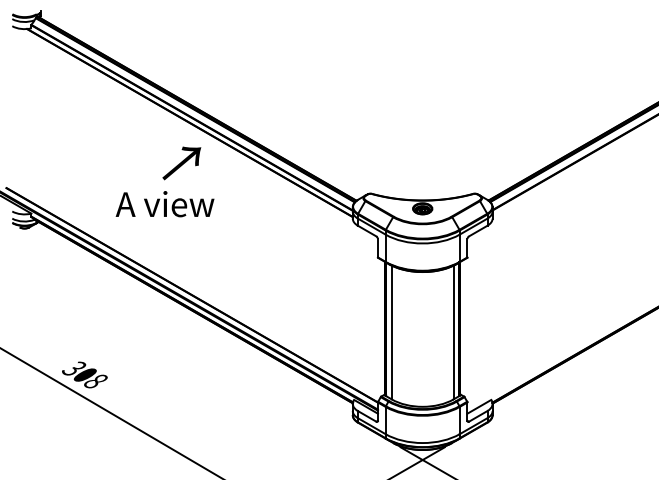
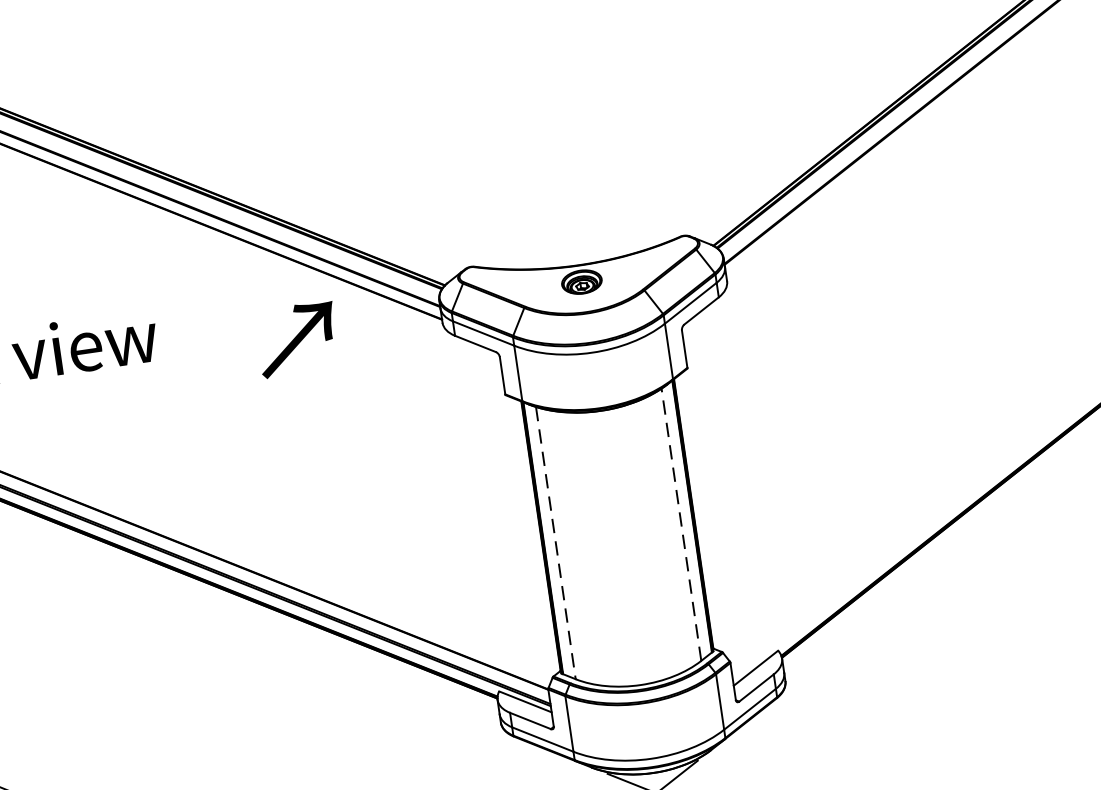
text: (181, 163) -> (296, 339), moved
line: (391, 332) -> (555, 543), solid -> dashed
line: (453, 332) -> (681, 524), solid -> dashed

